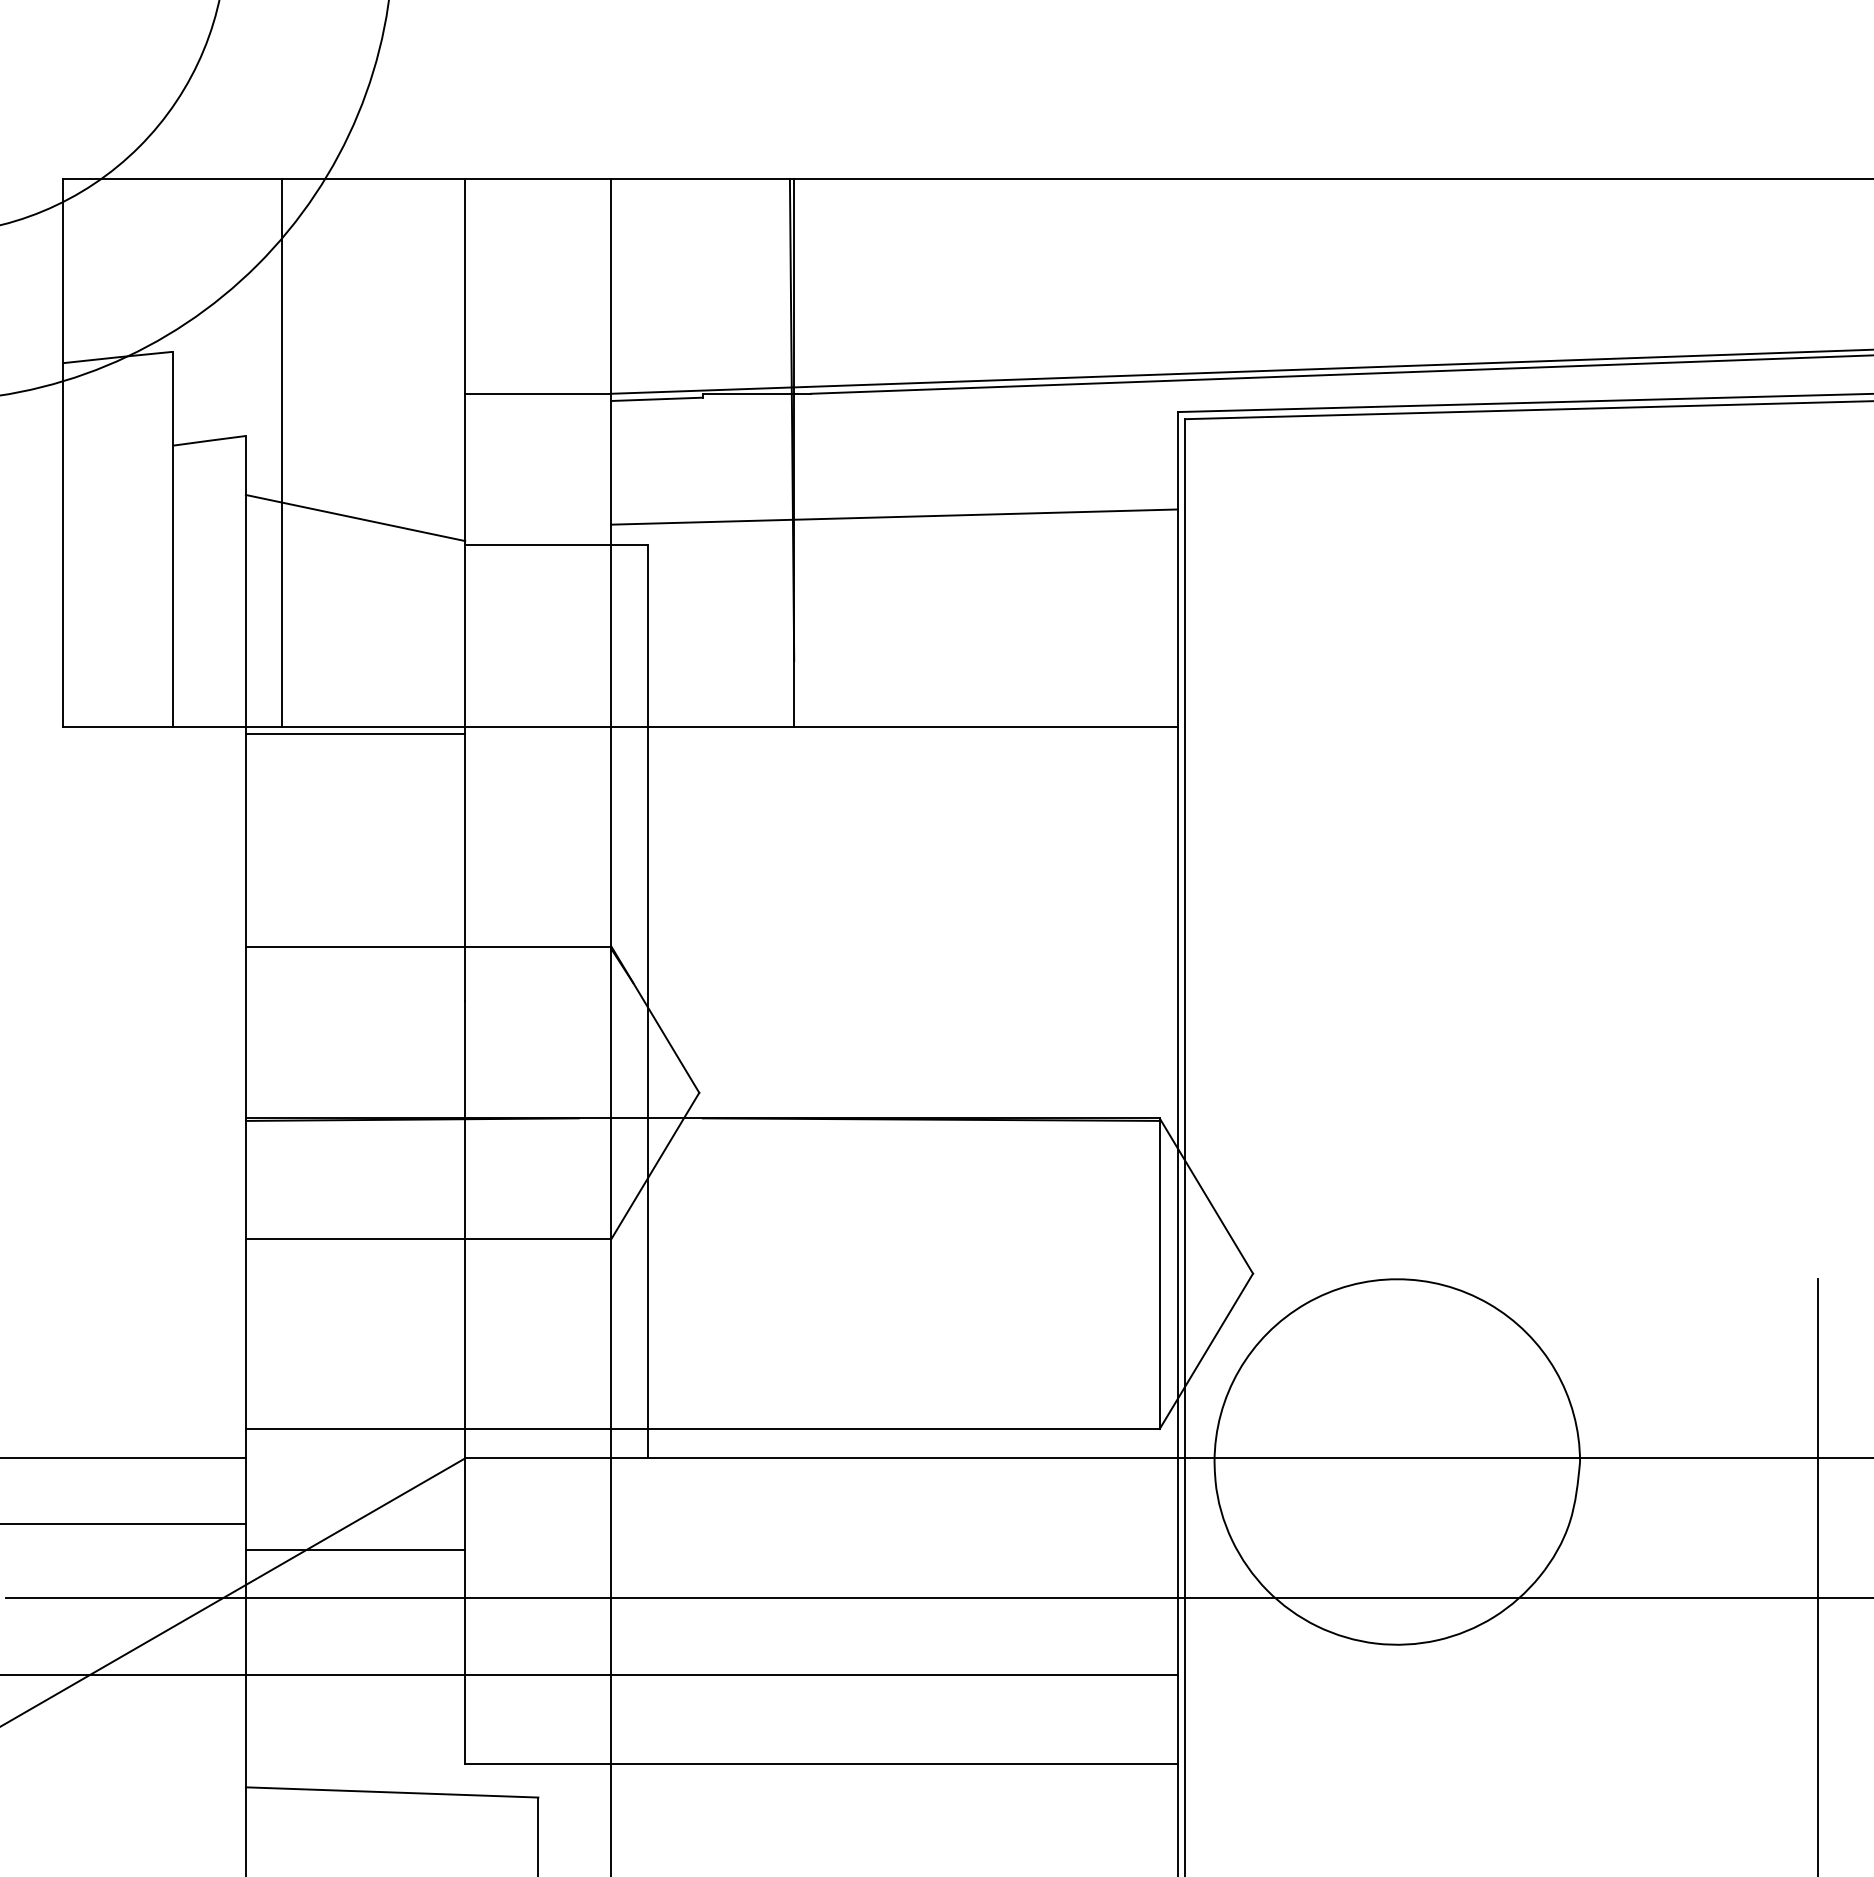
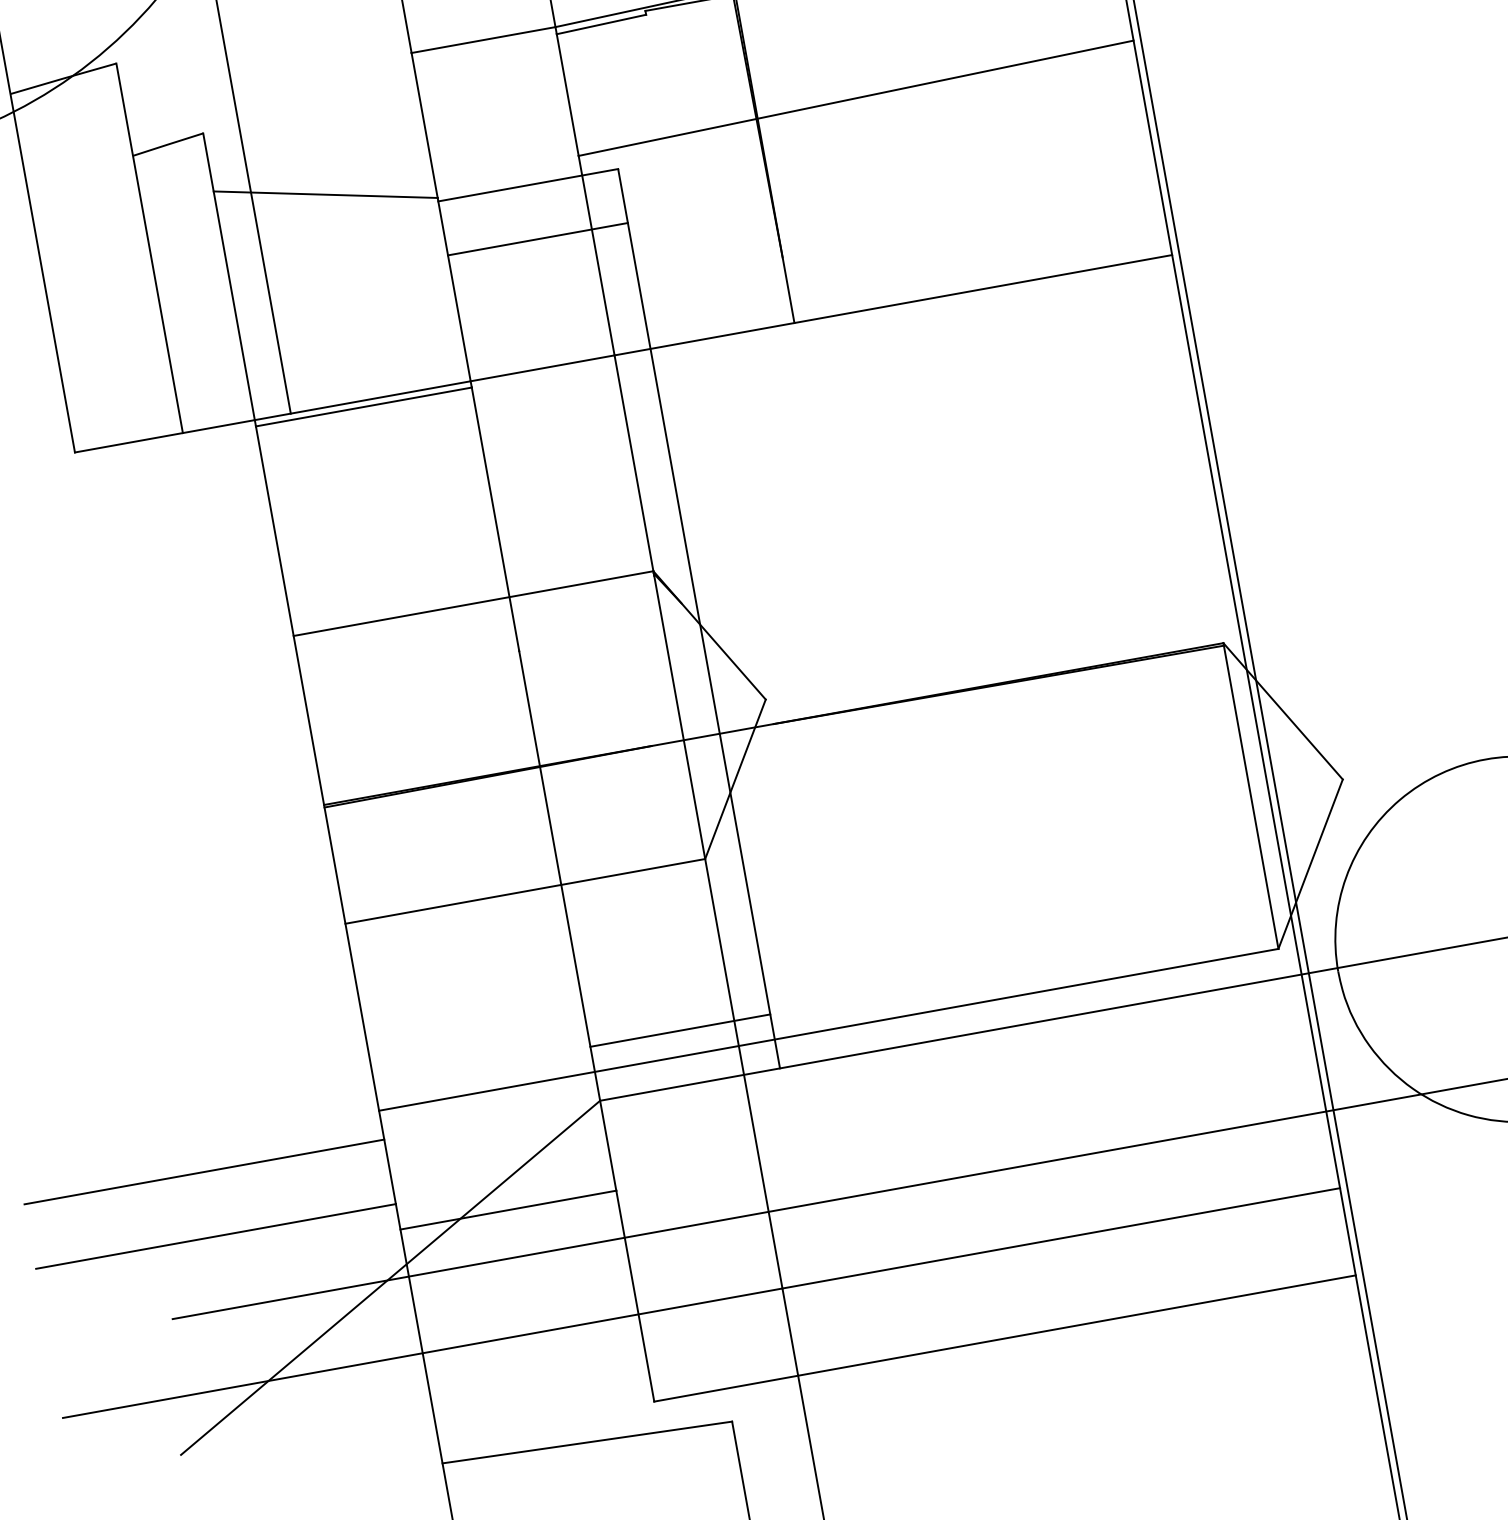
line: (556, 599) -> (537, 239), added
line: (556, 1403) -> (680, 1030), added

